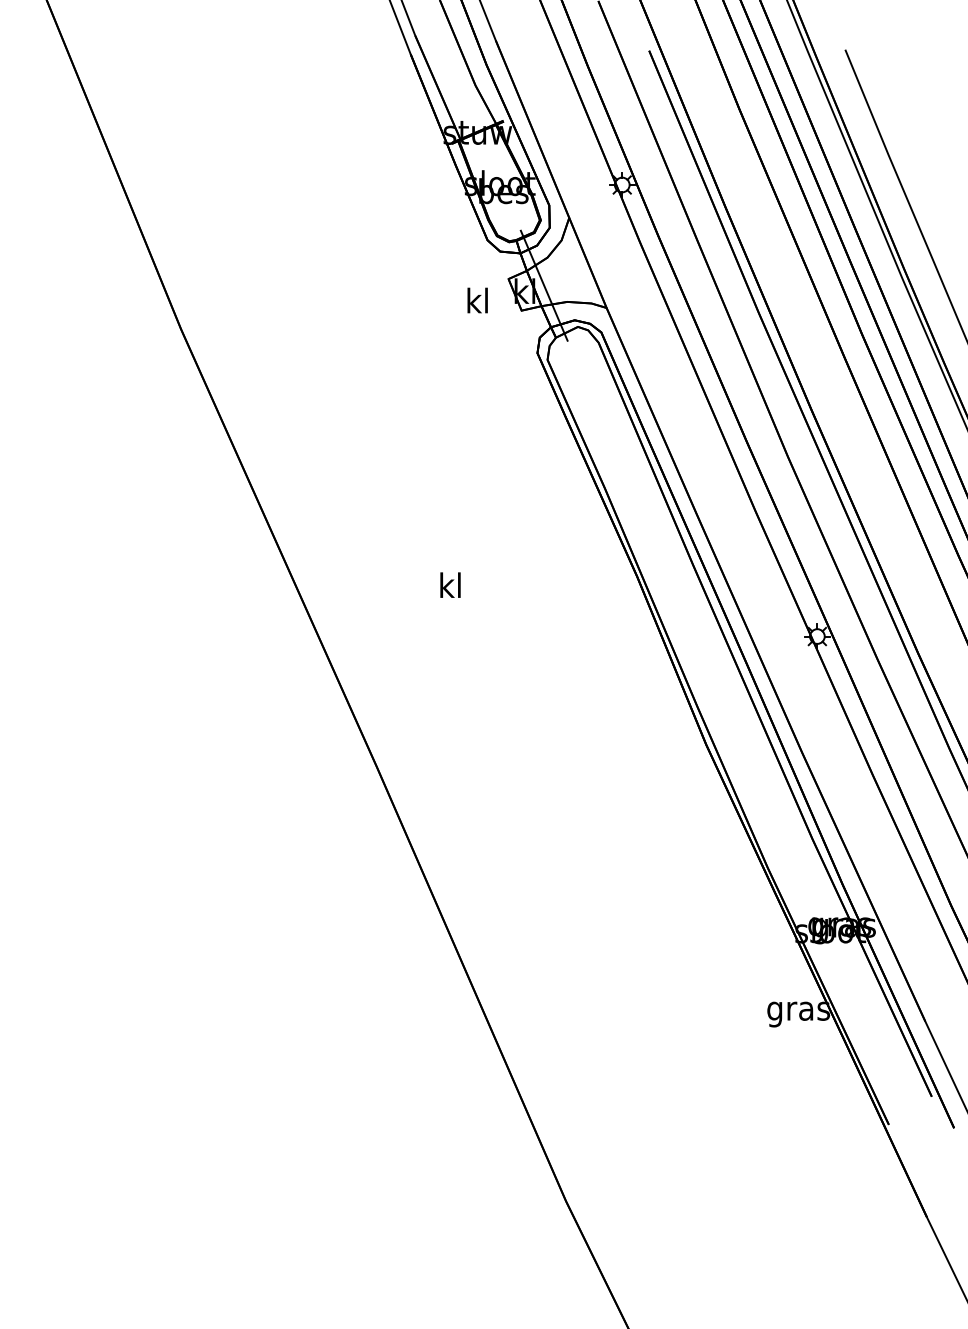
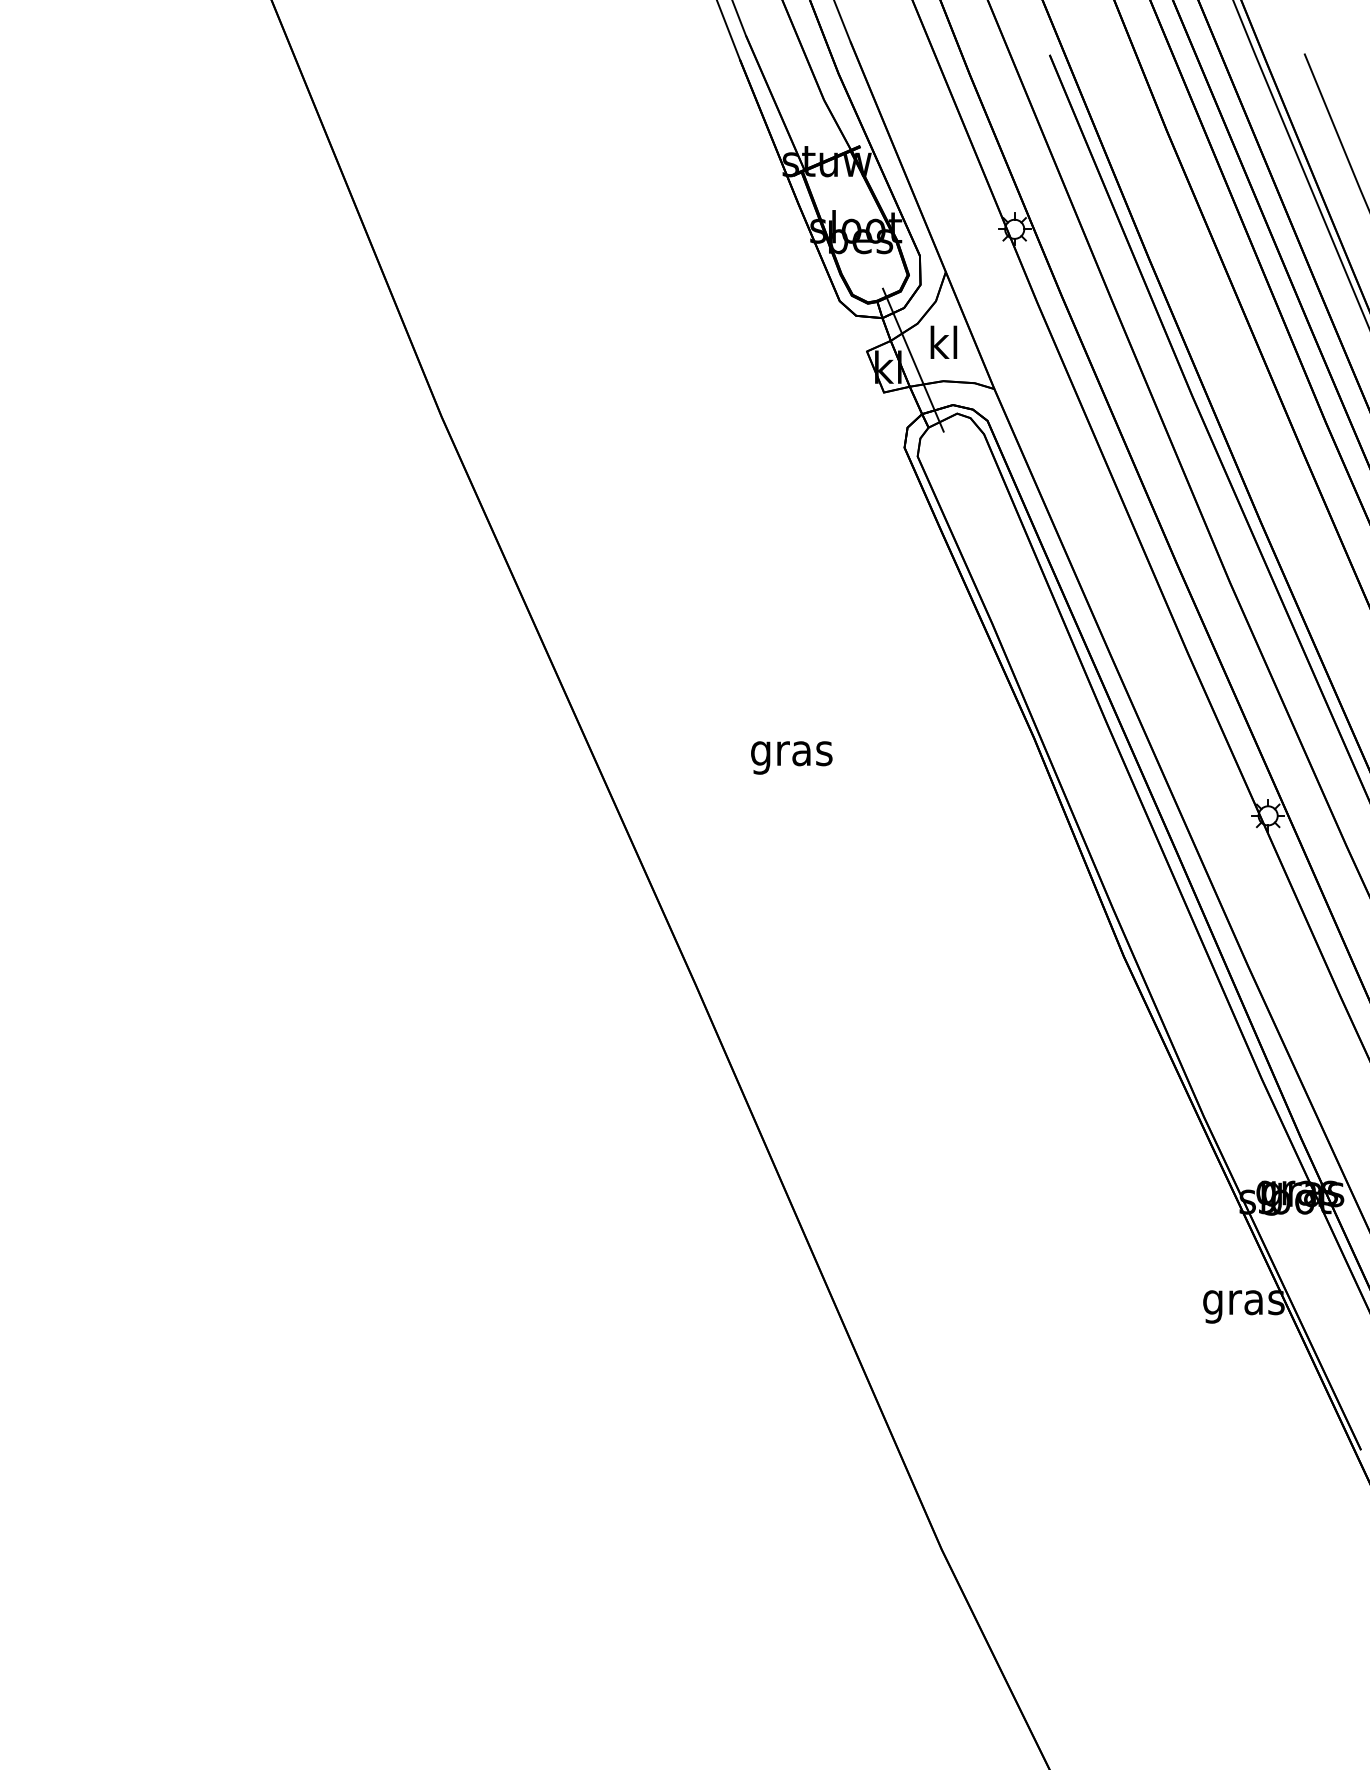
text: (477, 299) -> (943, 341), moved
text: (450, 588) -> (791, 753), kl -> gras

